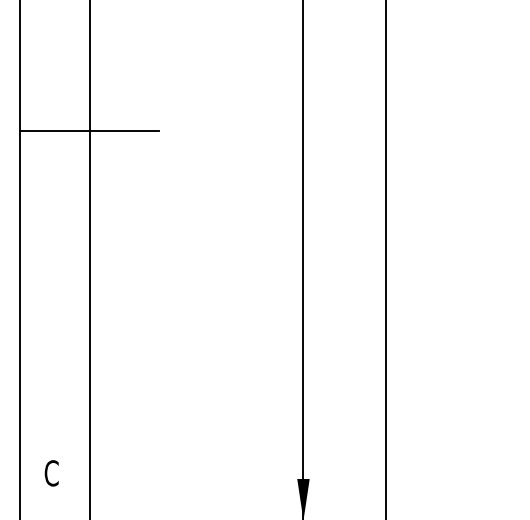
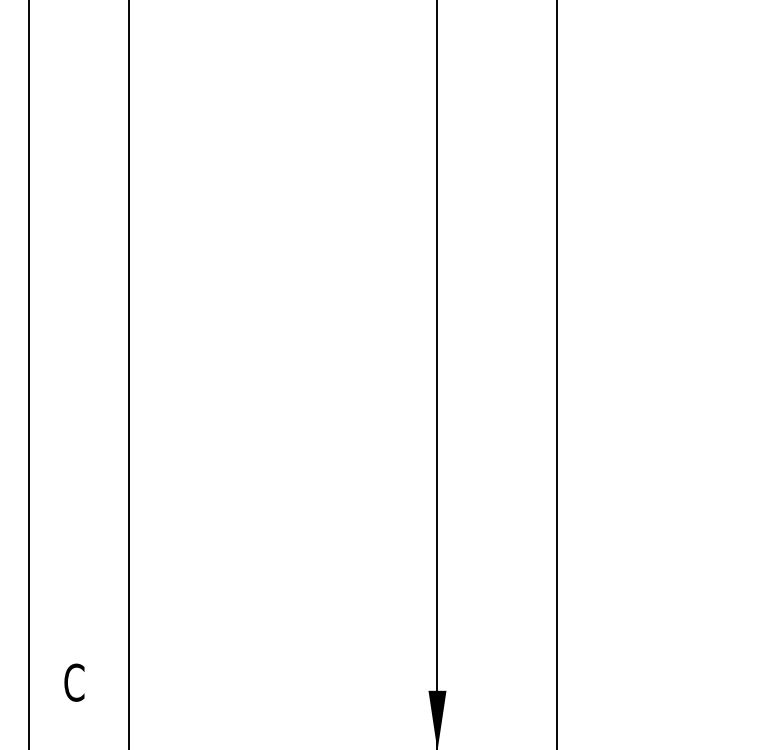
line: (89, 130) -> (128, 188), removed

